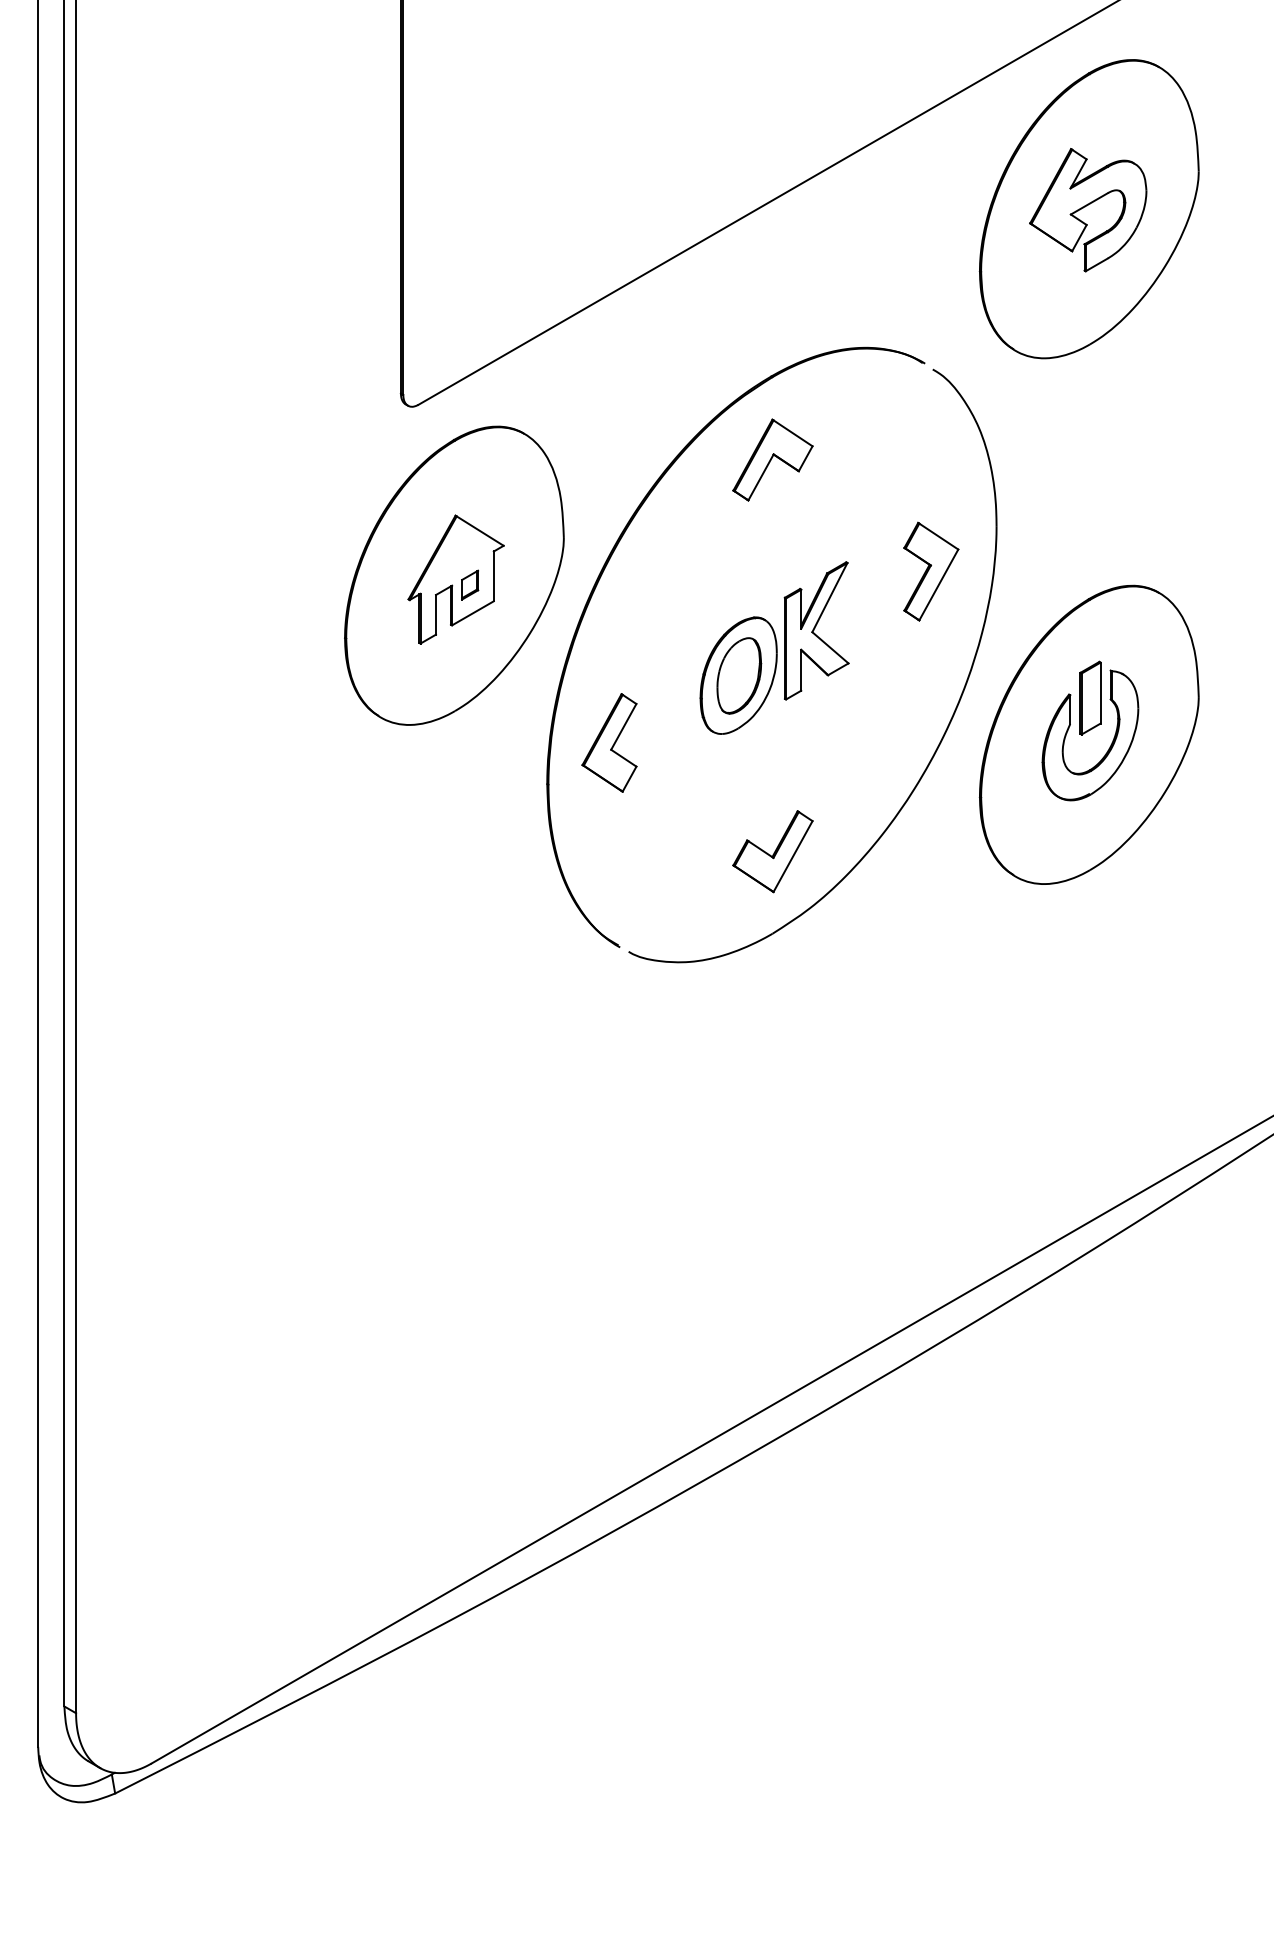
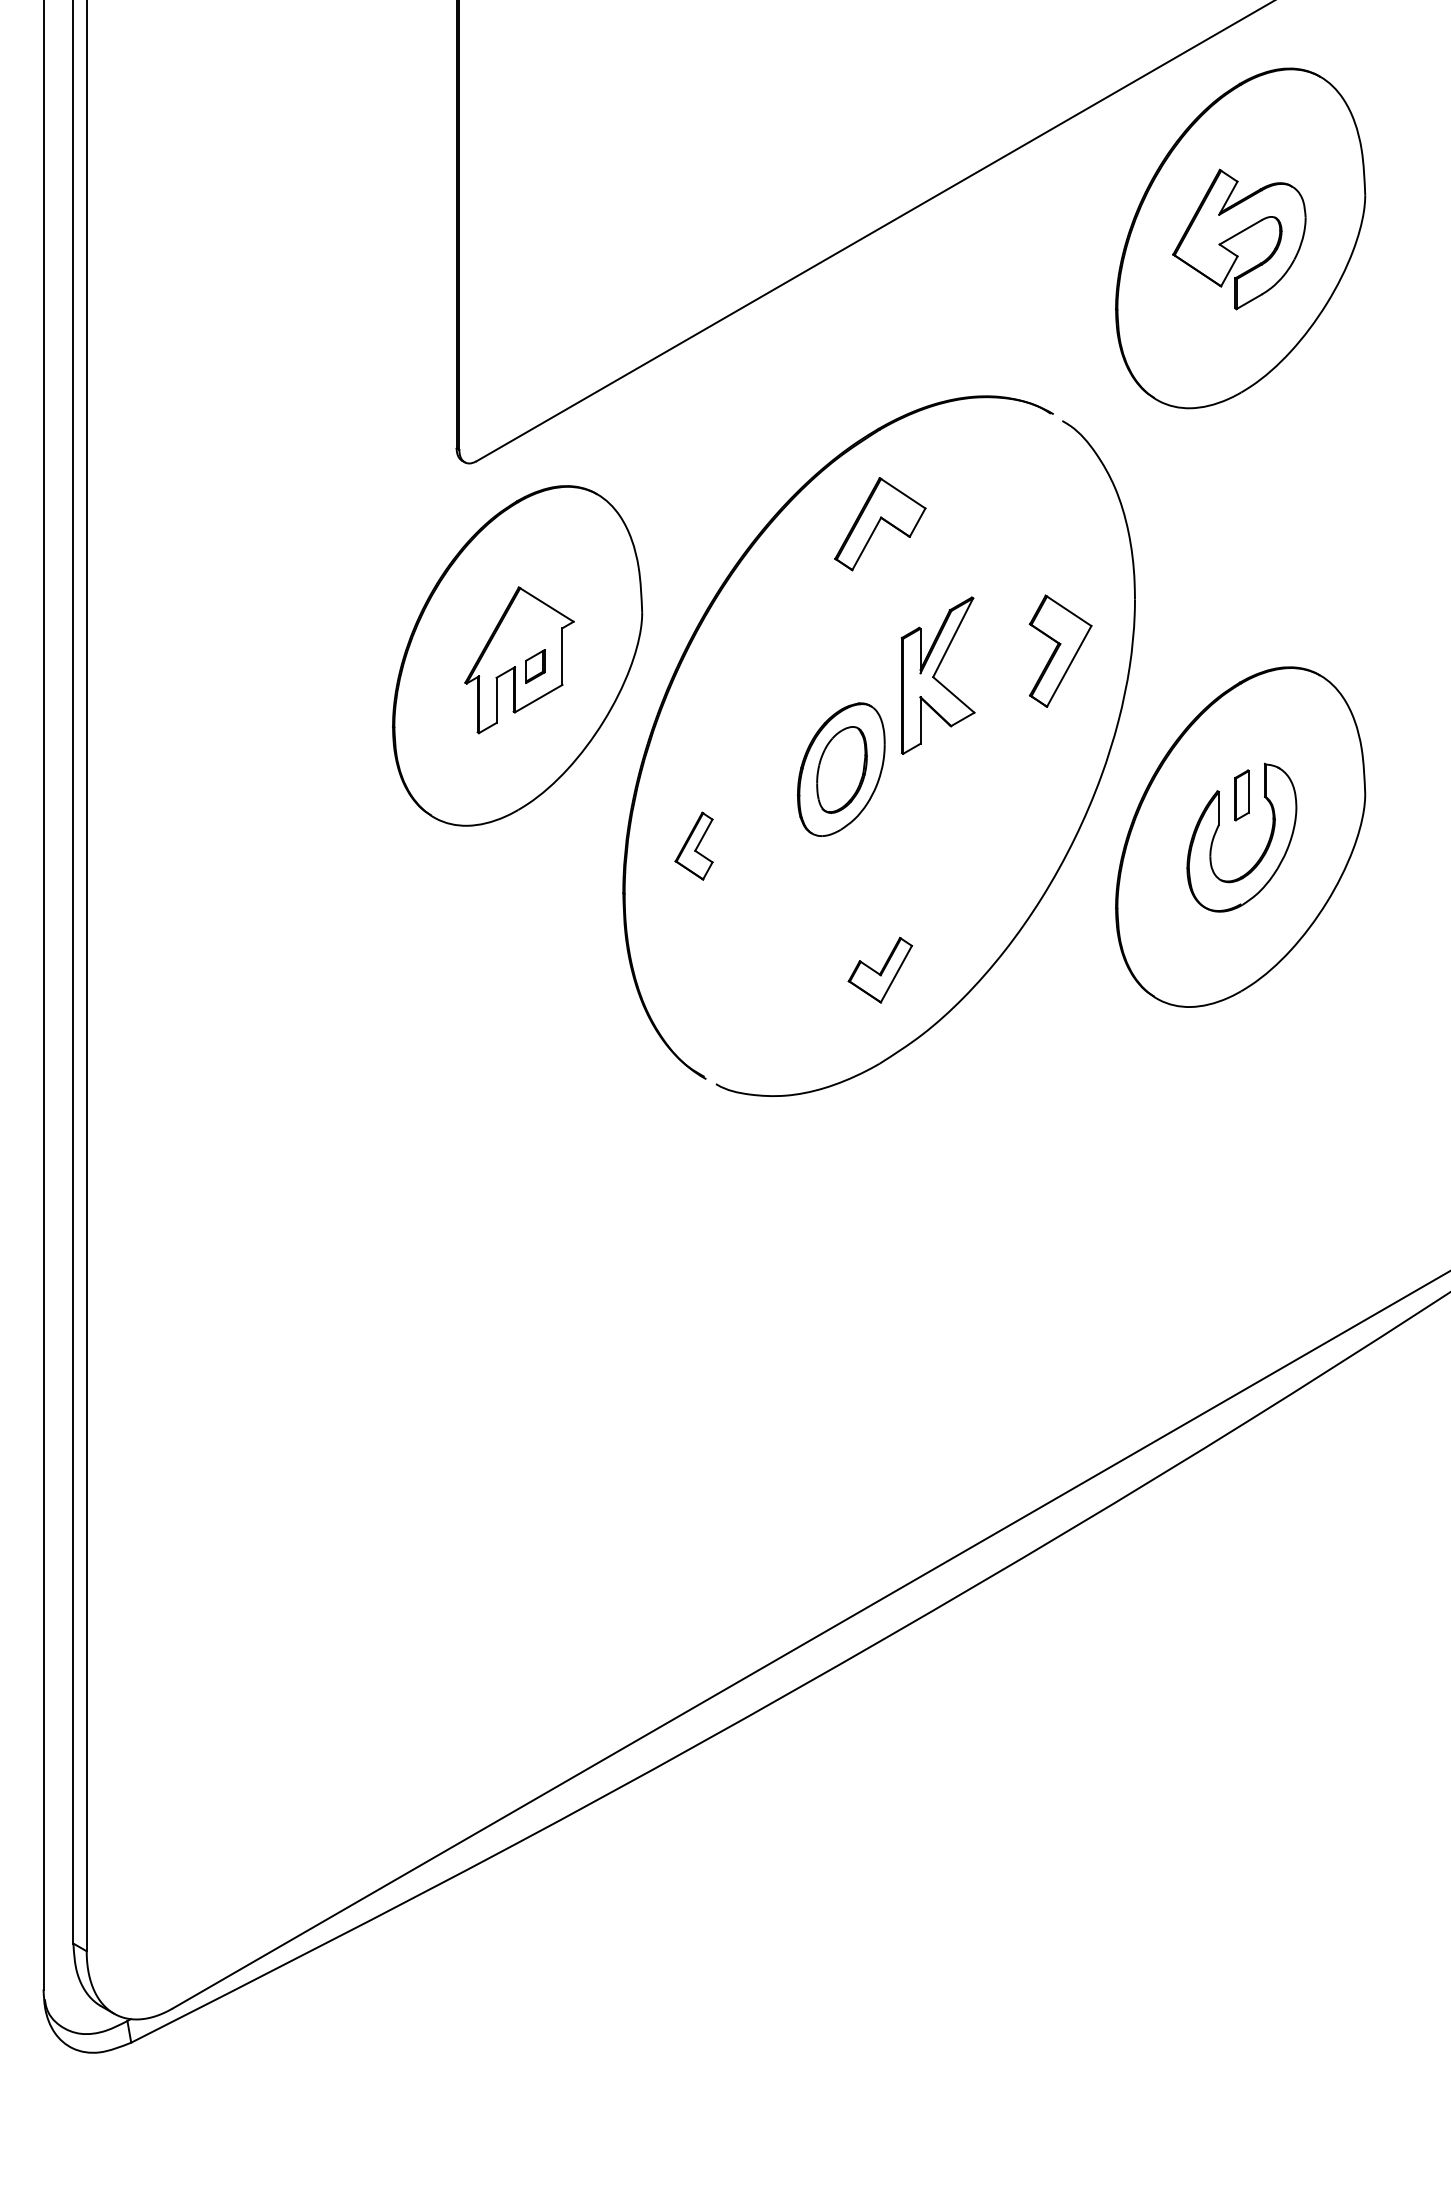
part: (816, 630) -> (937, 675), moved
part: (1090, 698) -> (1241, 795), size x0.6
part: (608, 742) -> (693, 845), size x0.6
part: (773, 852) -> (880, 970), size x0.7

